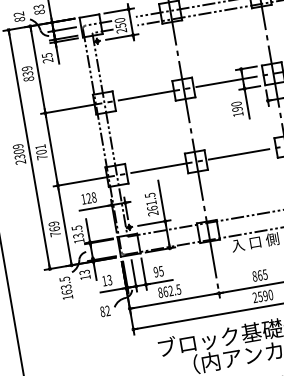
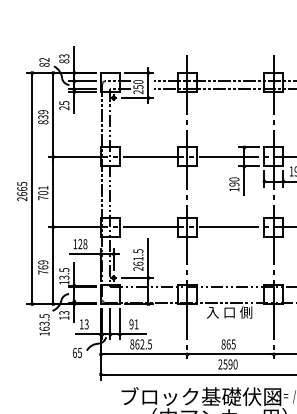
text: (19, 152) -> (22, 189), 2309 -> 2665
text: (161, 271) -> (136, 324), 95 -> 91
text: (104, 311) -> (76, 352), 82 -> 65

